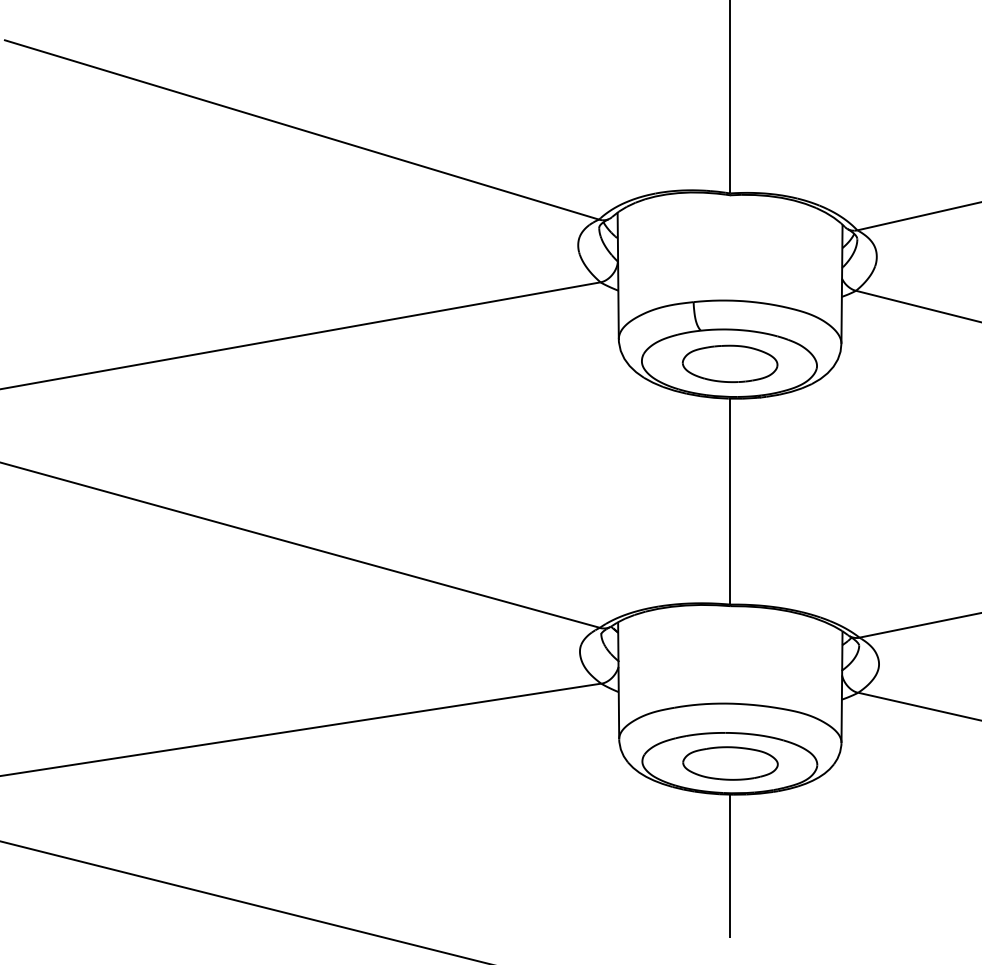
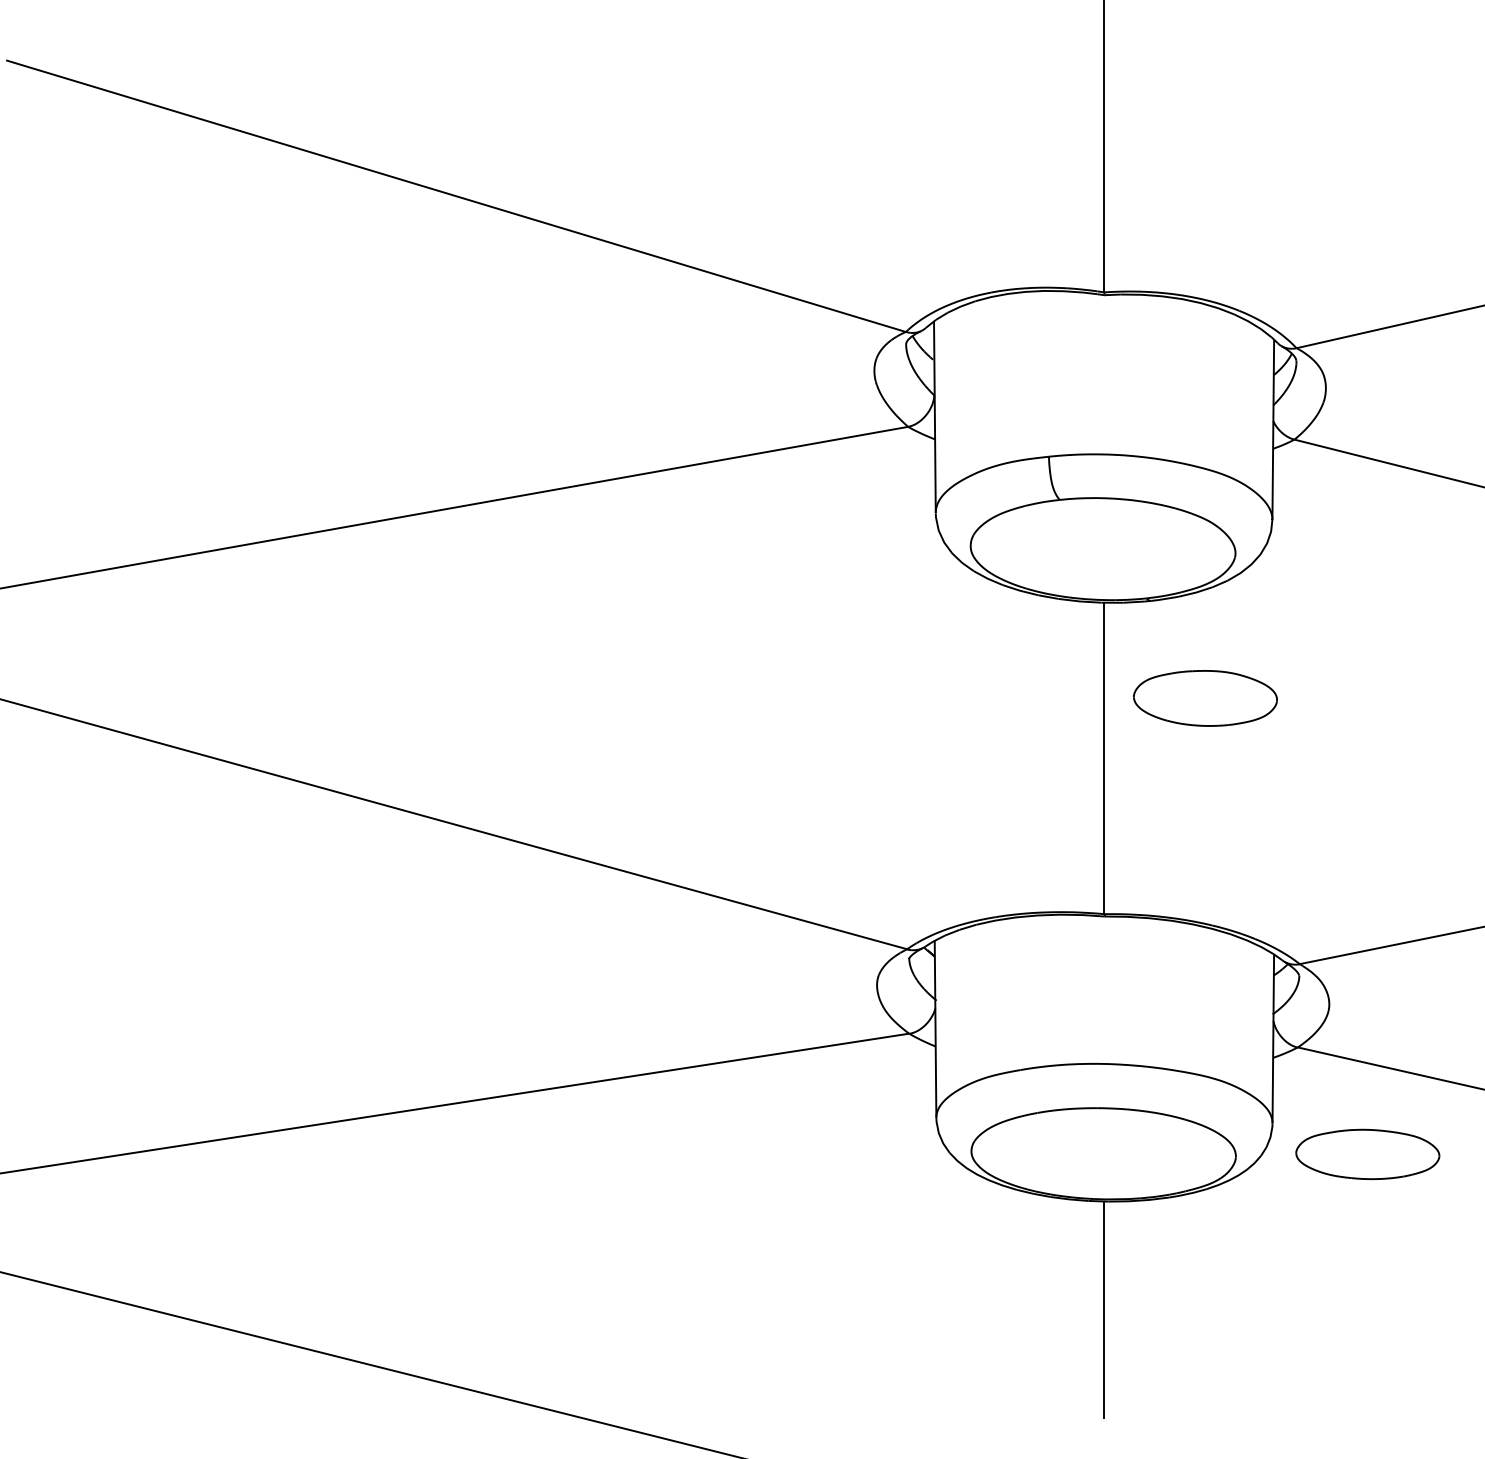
part: (729, 363) -> (1204, 697), moved
part: (730, 763) -> (1367, 1154), moved

